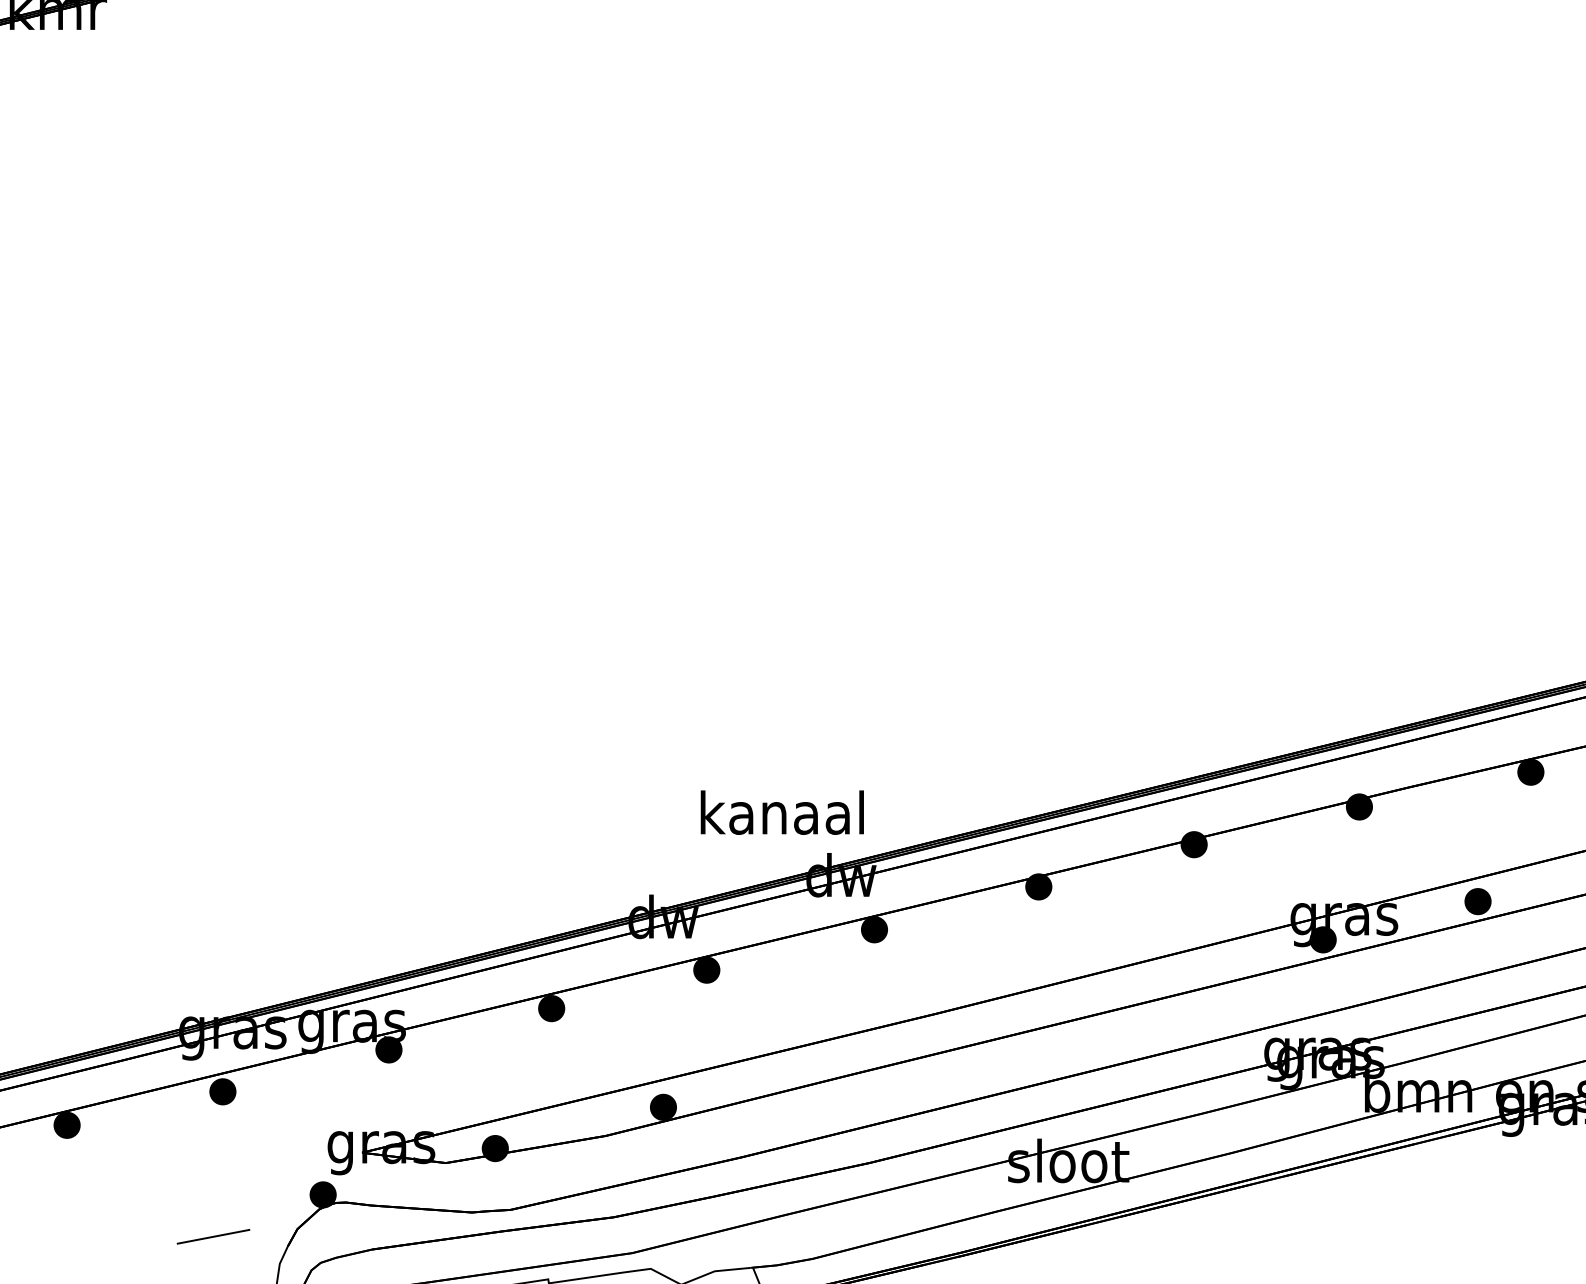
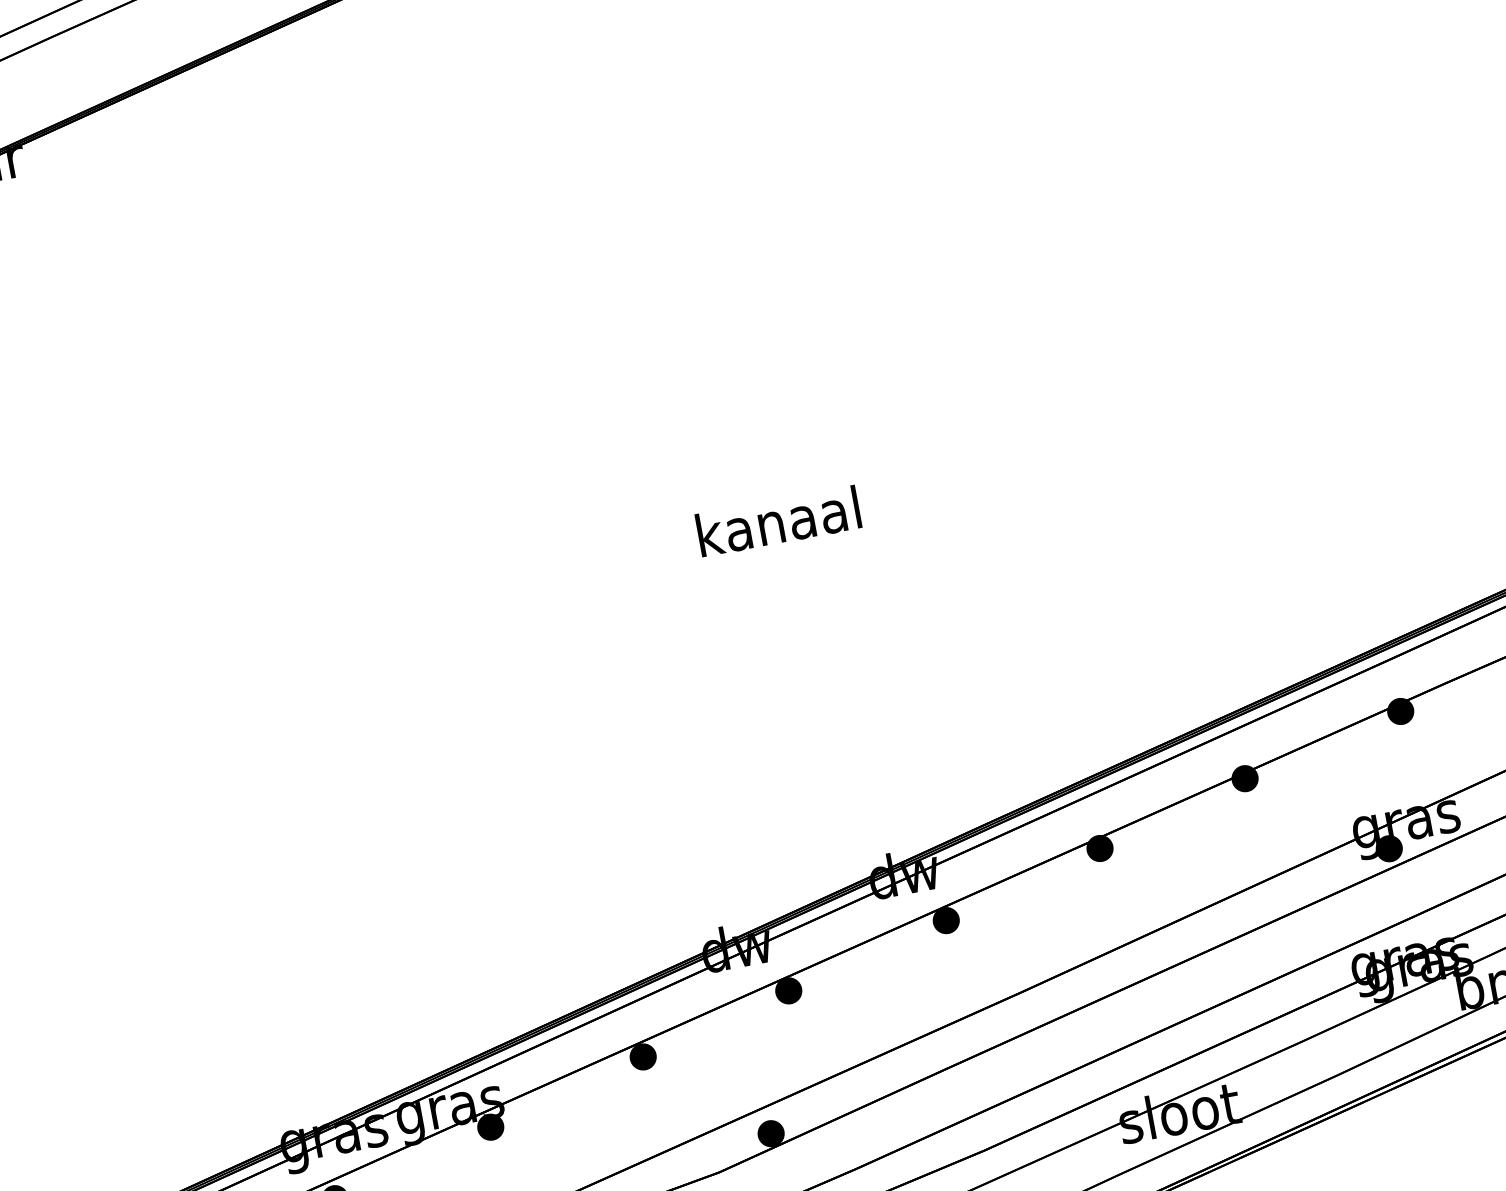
text: (781, 812) -> (777, 521), moved

